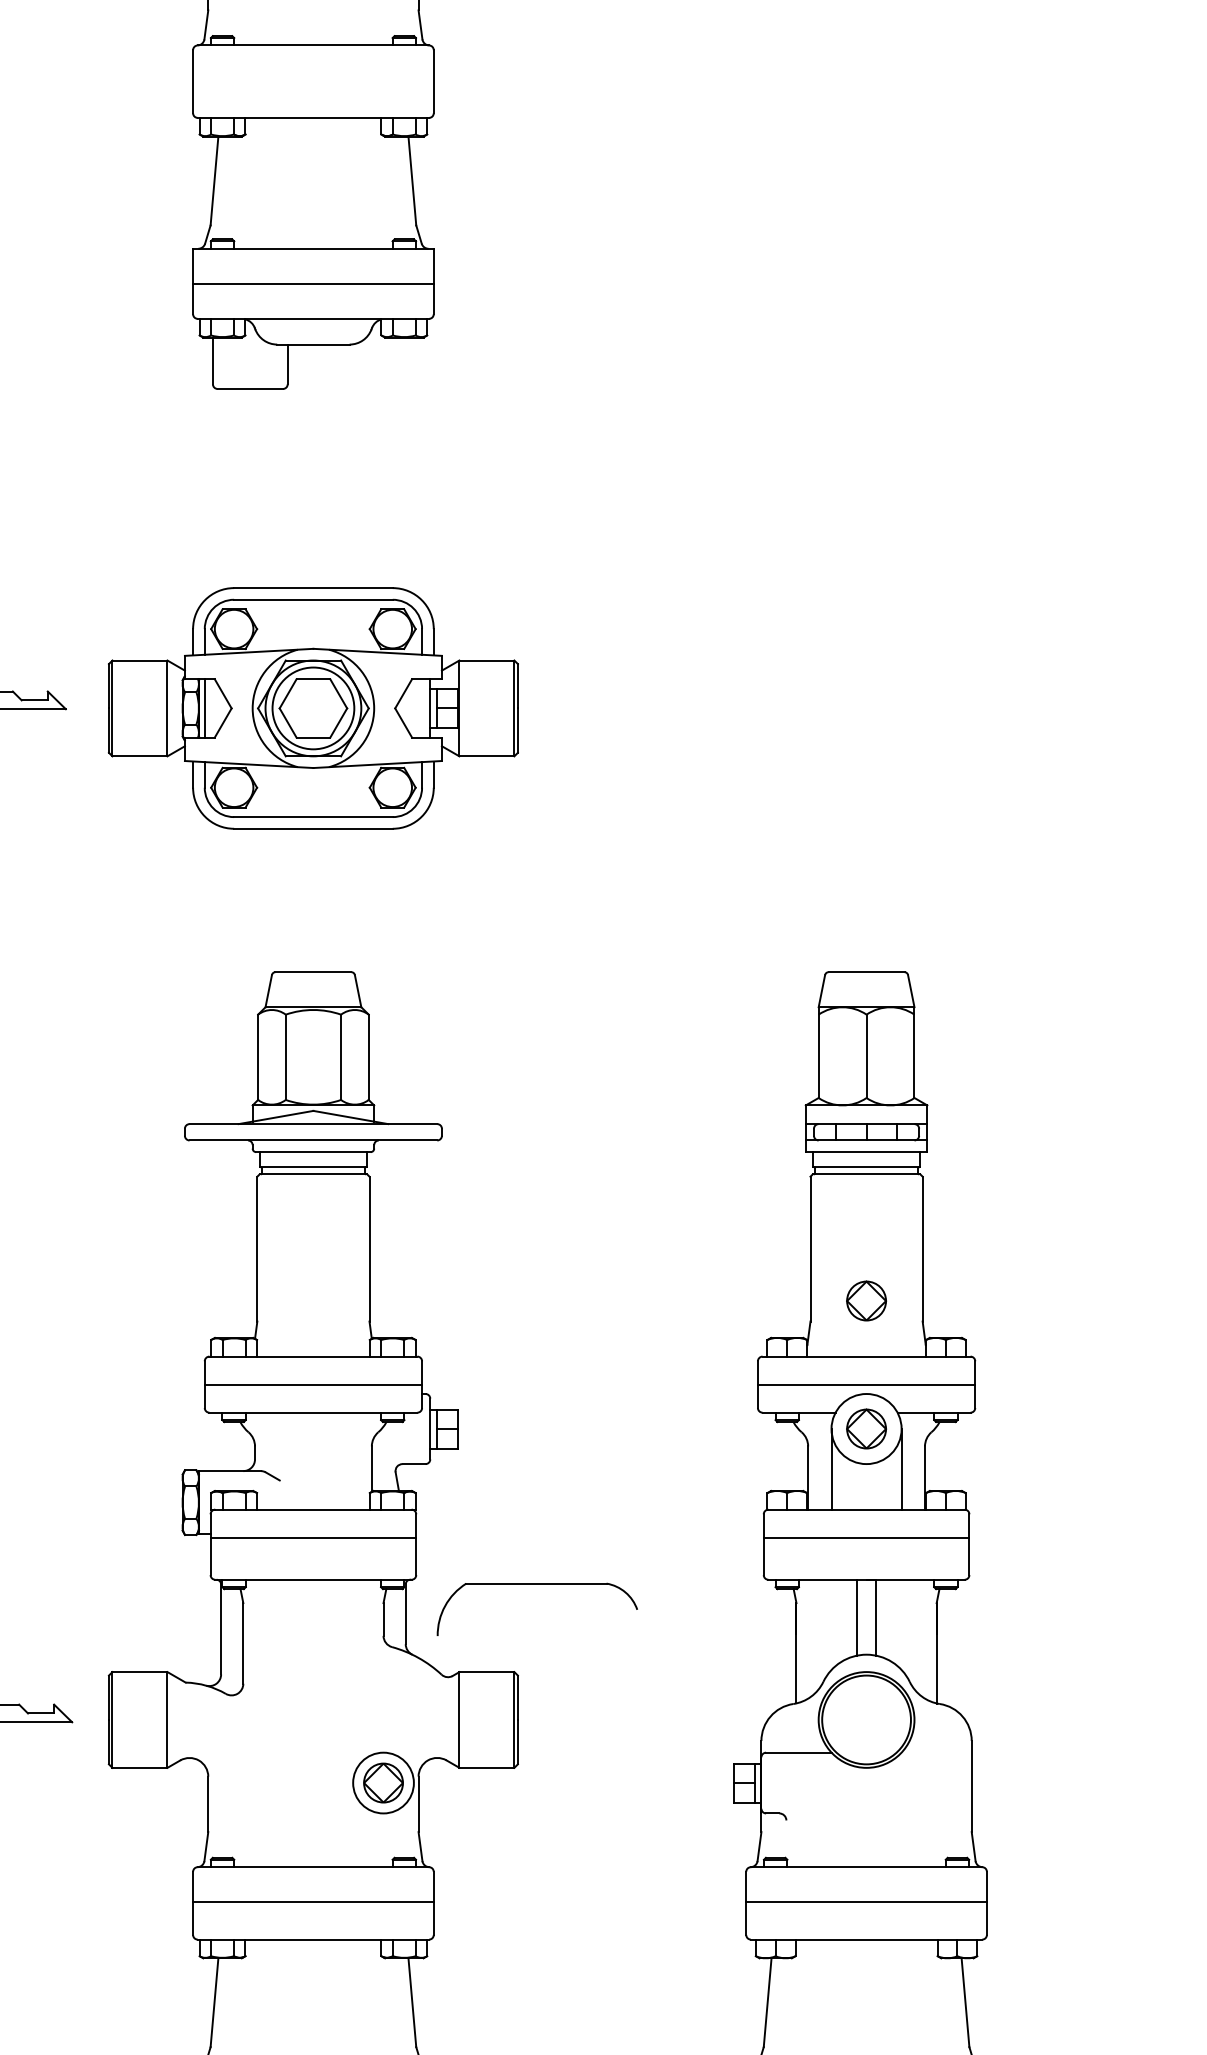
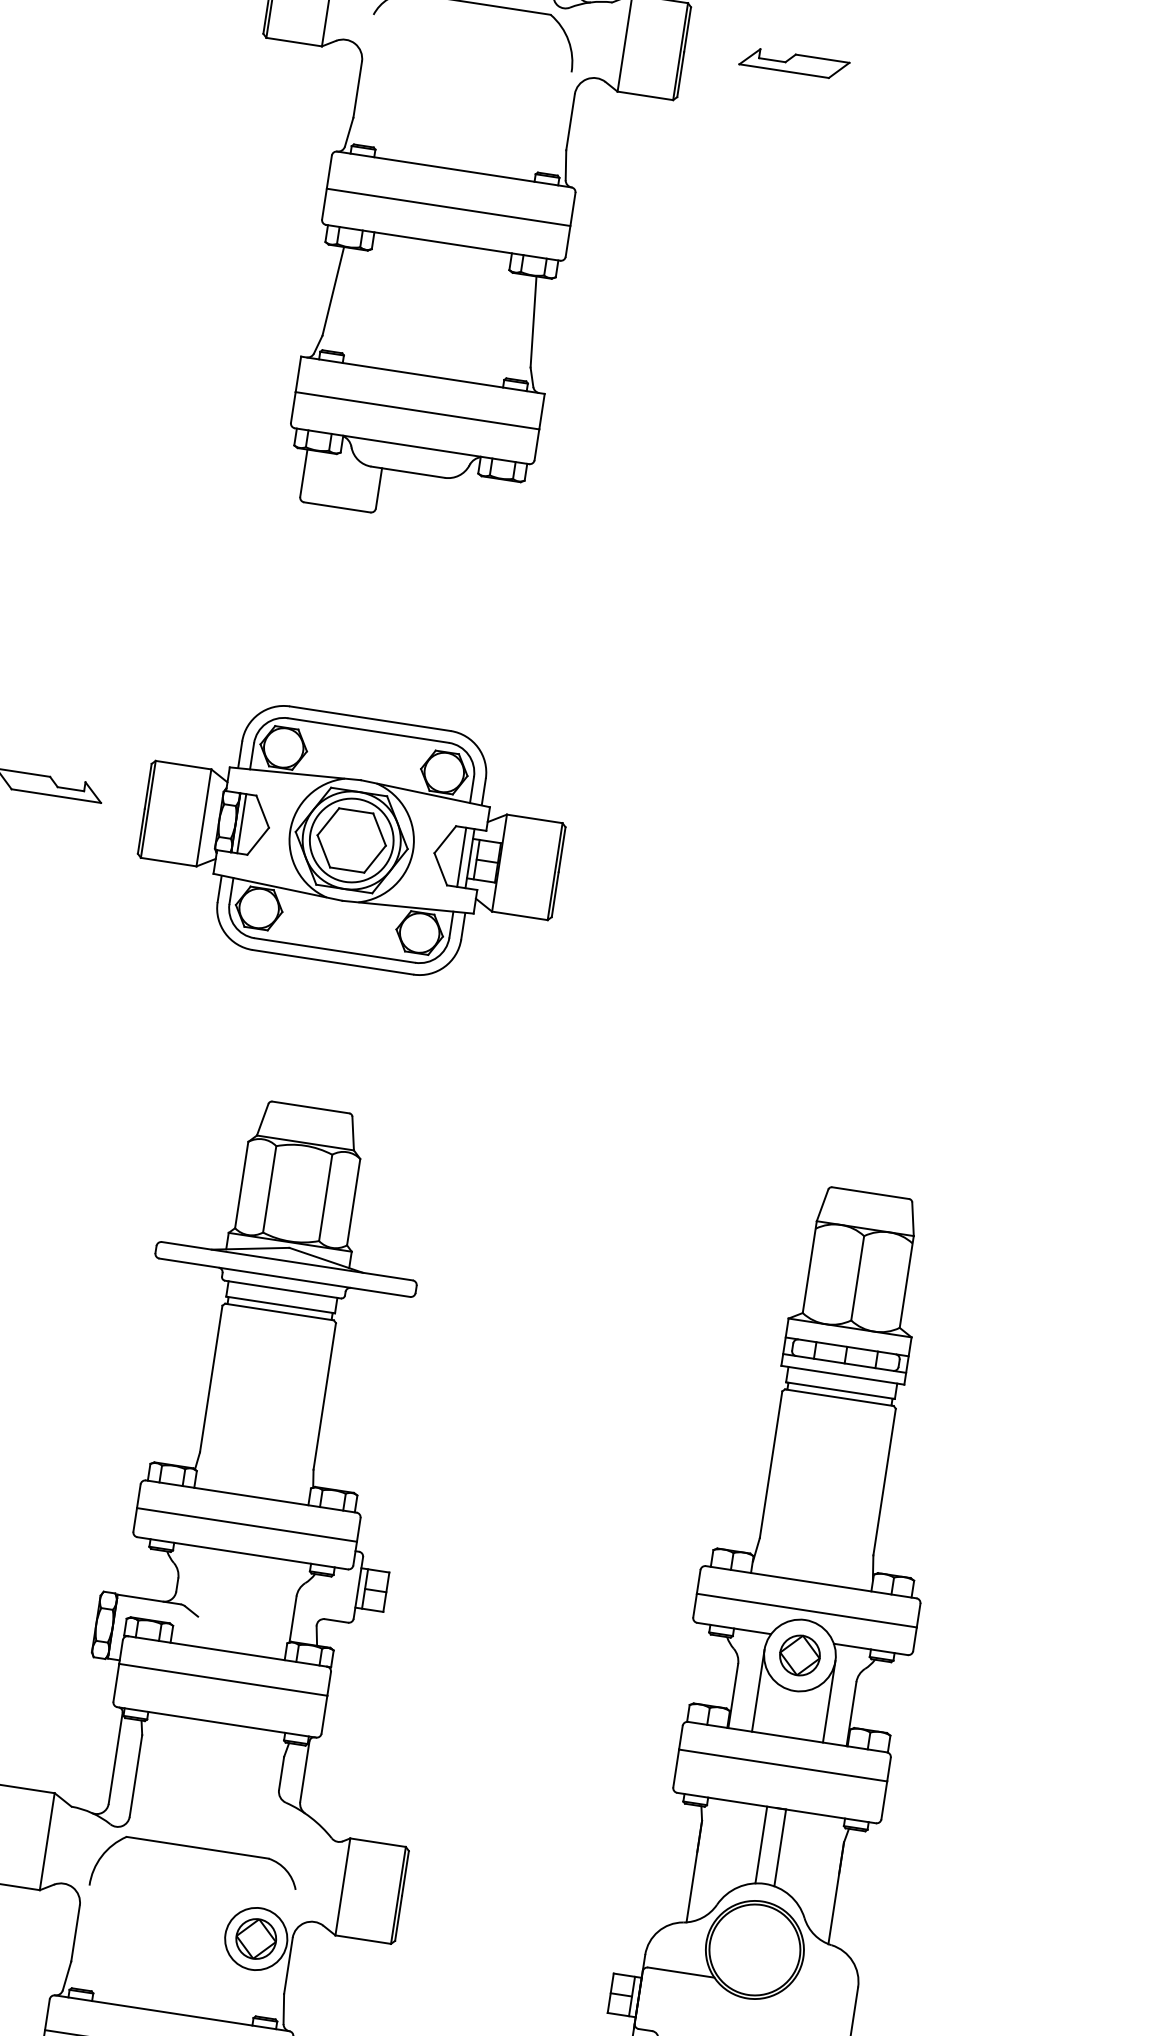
line: (313, 82) -> (448, 207), added
line: (422, 708) -> (462, 857), added
part: (866, 1300) -> (819, 1525), removed
part: (536, 1584) -> (197, 1848), moved

